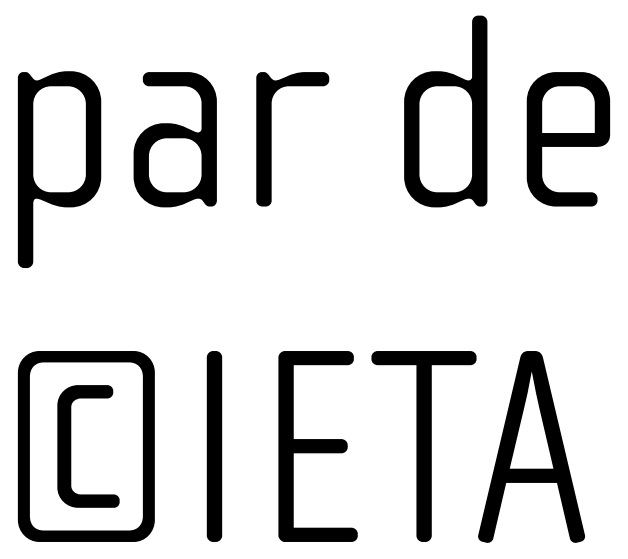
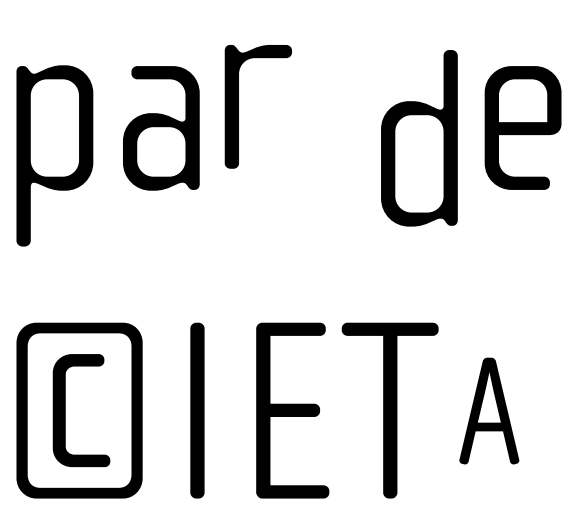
part: (445, 111) -> (419, 138), moved
part: (271, 139) -> (238, 107), moved
part: (531, 446) -> (489, 410), size x0.6

